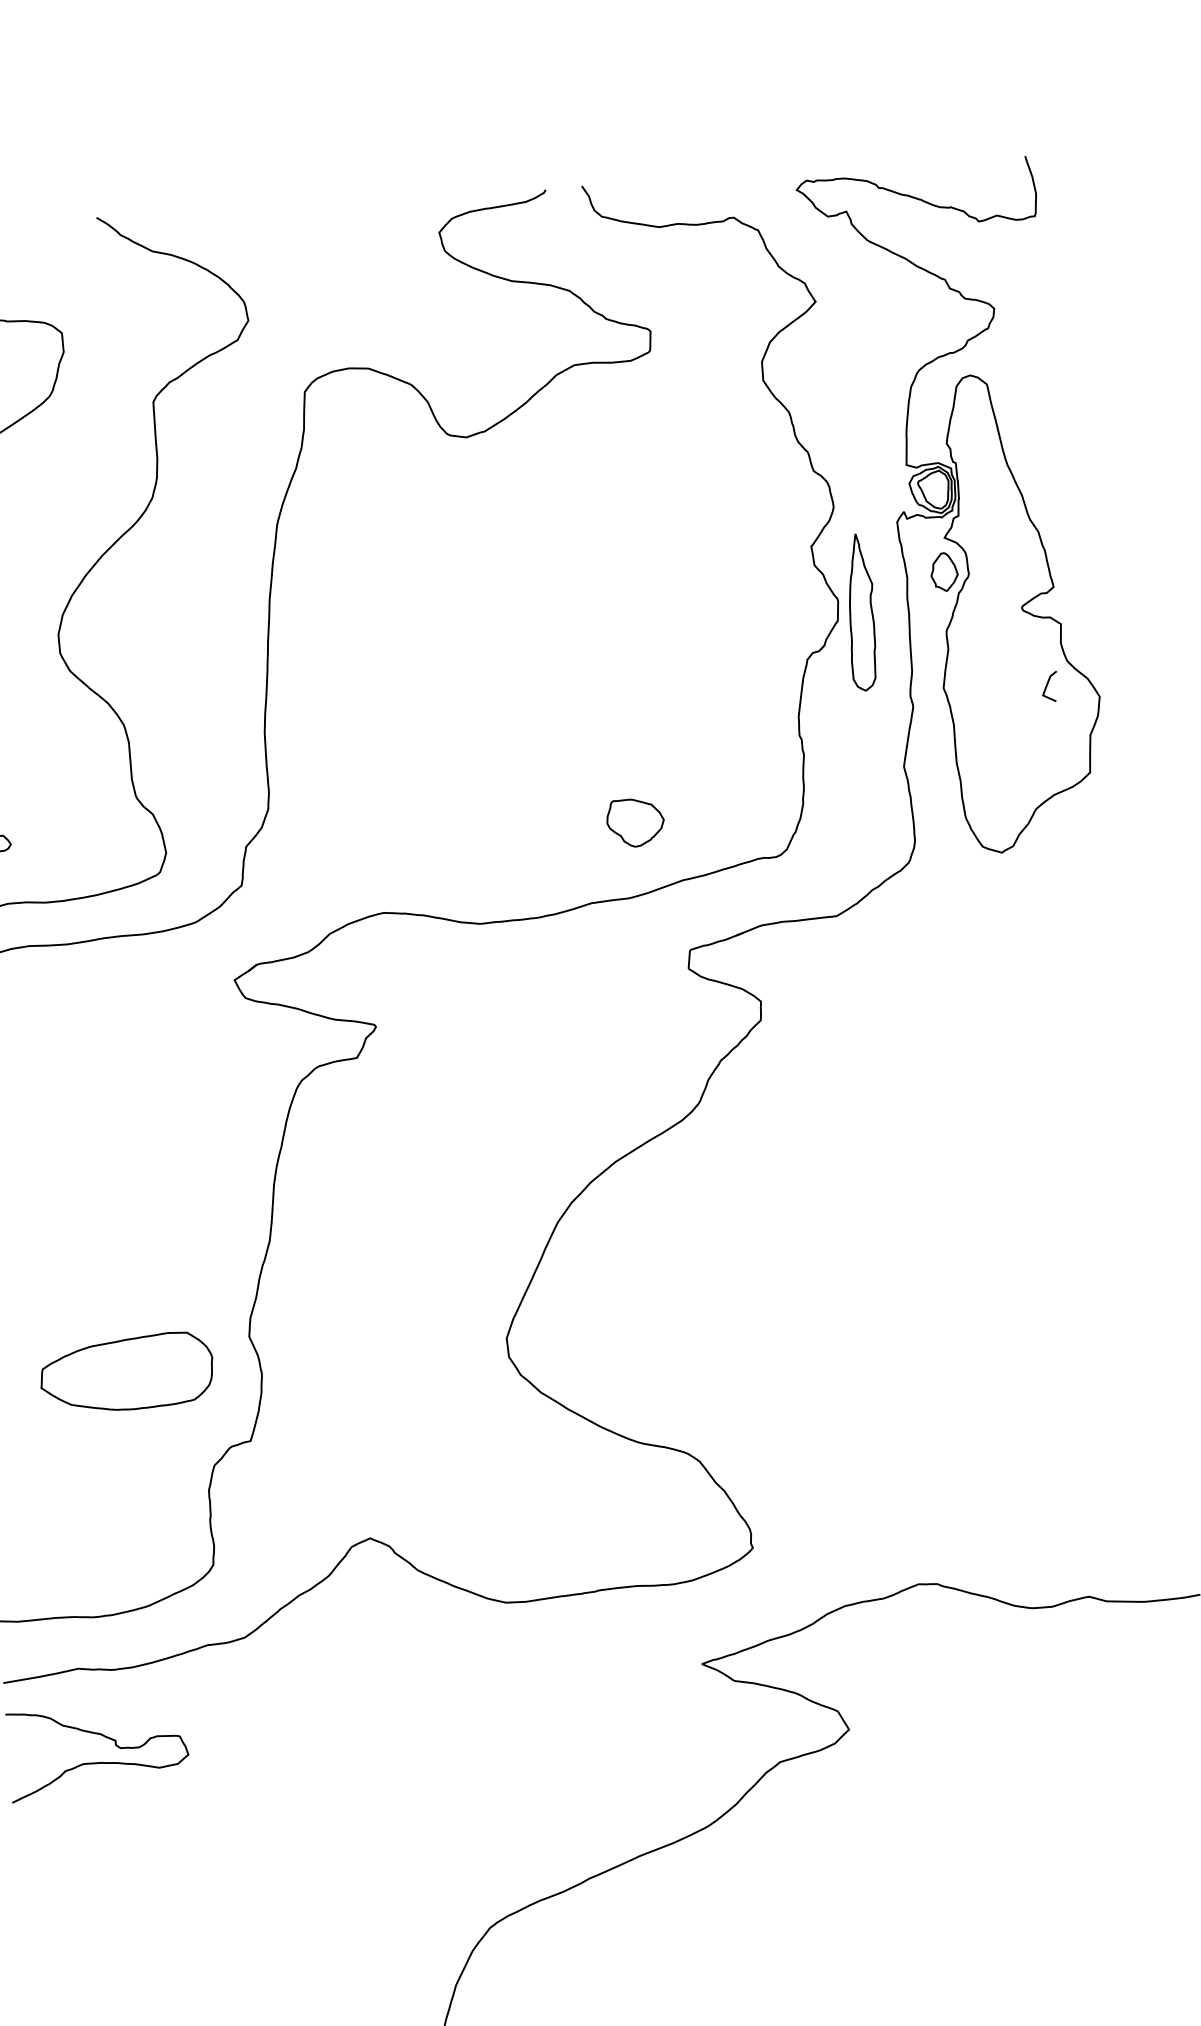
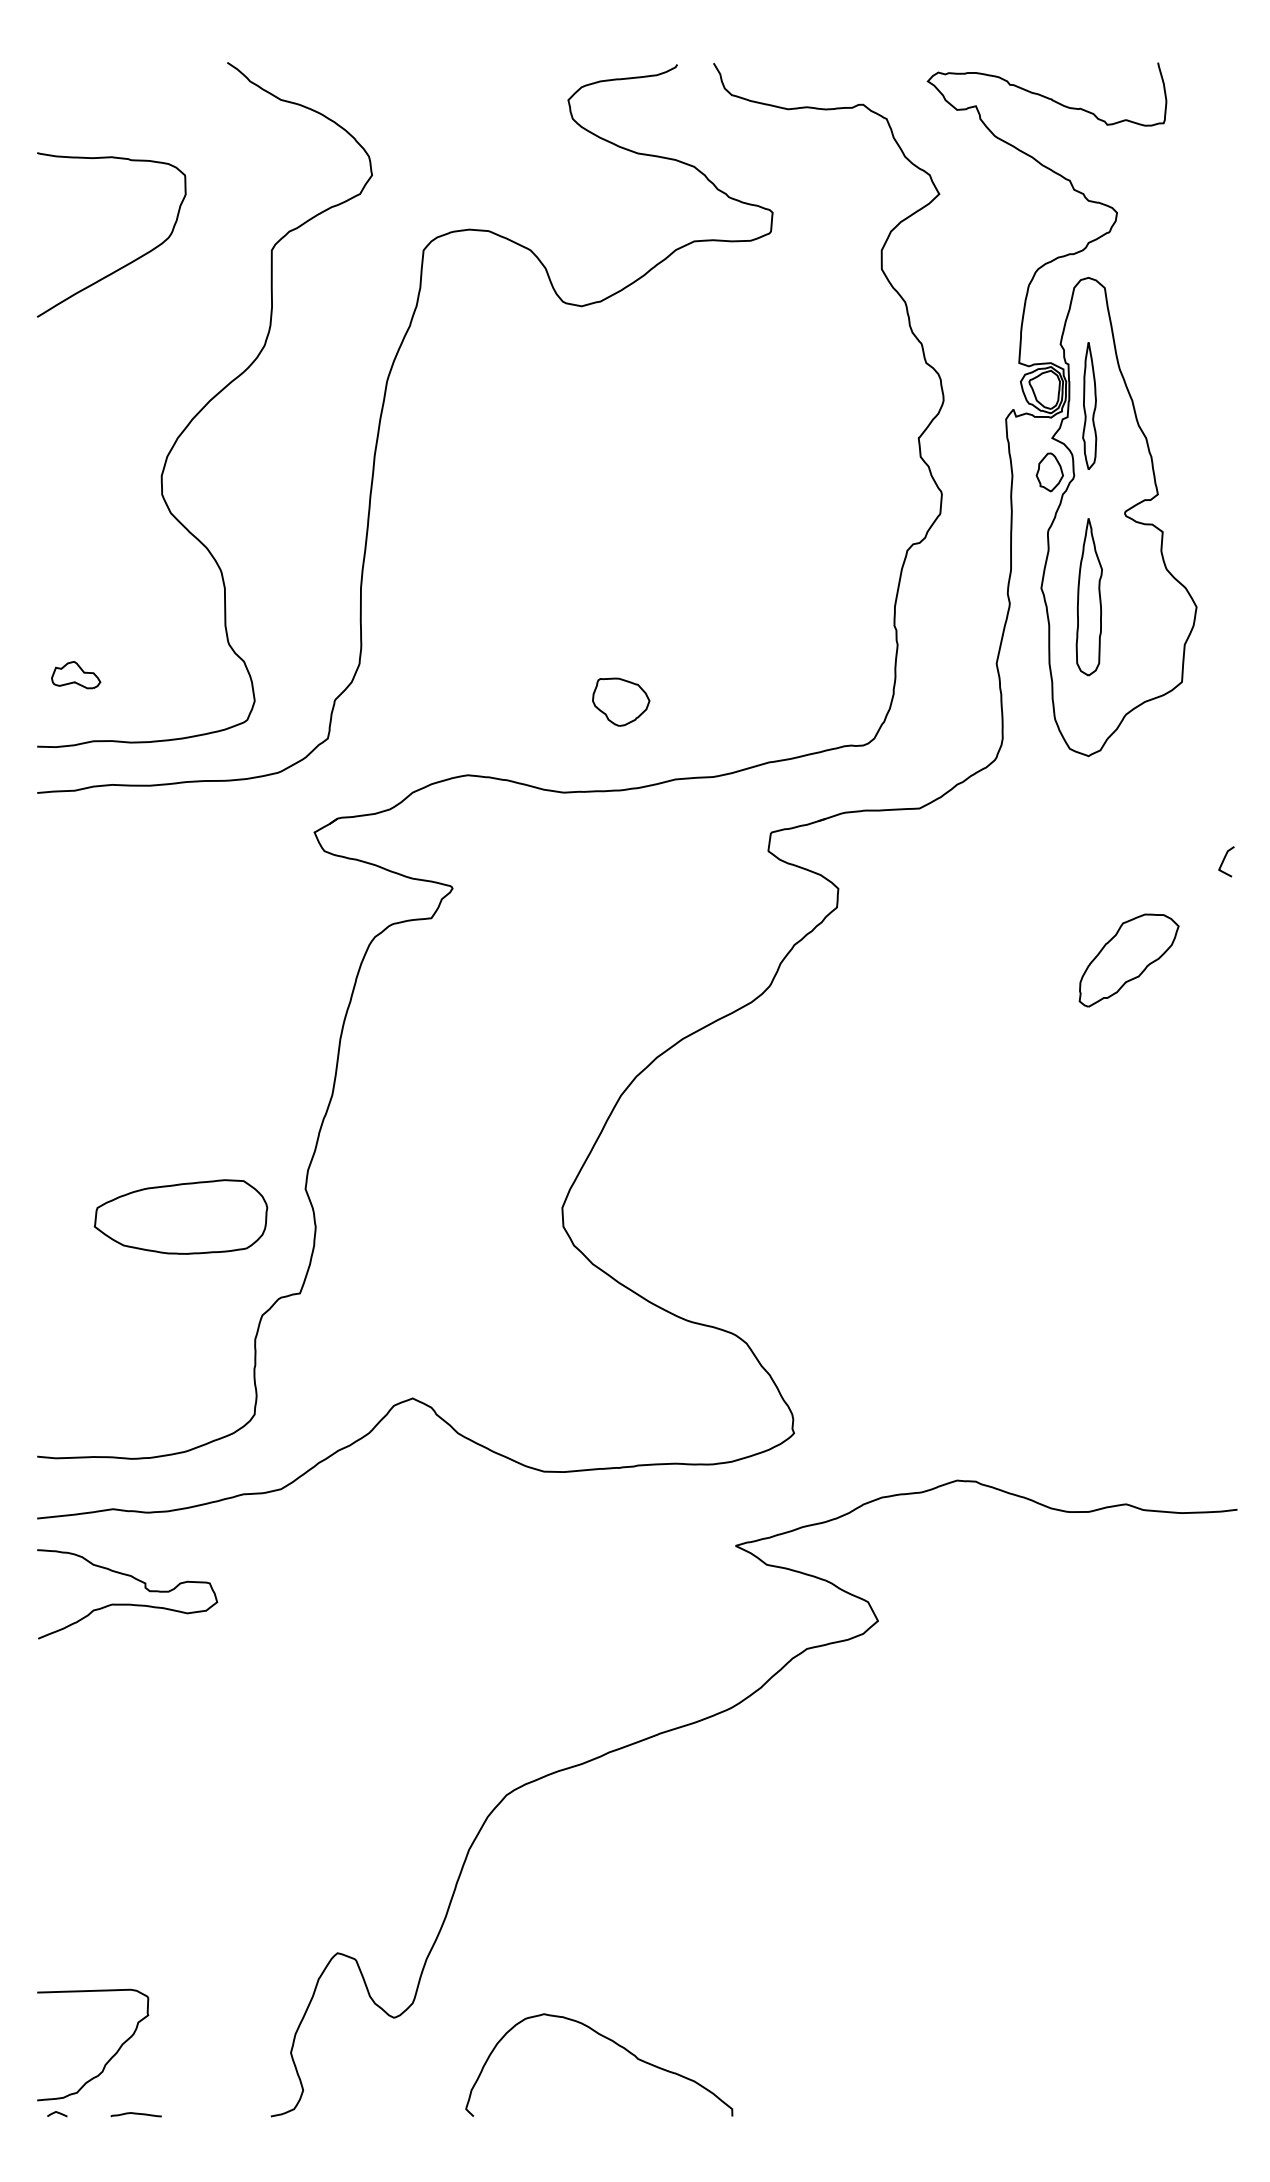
part: (979, 502) -> (1089, 405), added
part: (860, 612) -> (1088, 597), moved
curve: (1047, 685) -> (1224, 860), moved
part: (635, 822) -> (621, 701), moved
part: (1055, 1053) -> (1128, 960), added

